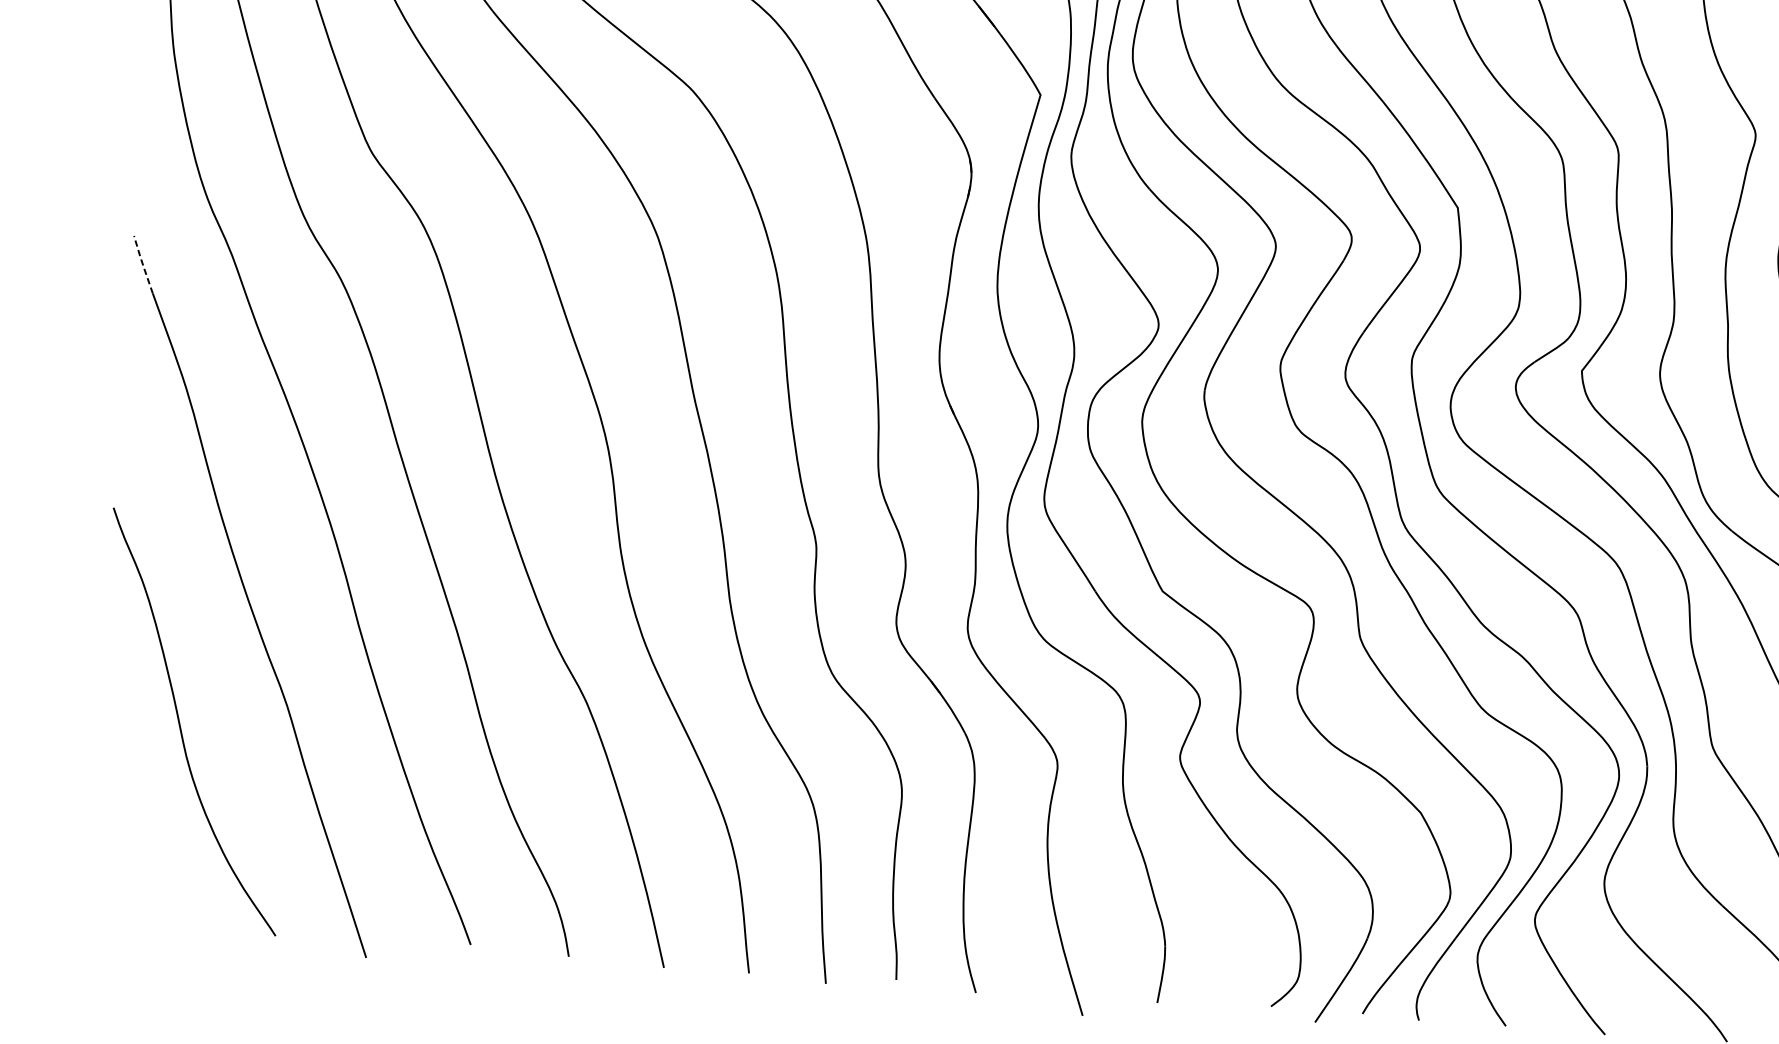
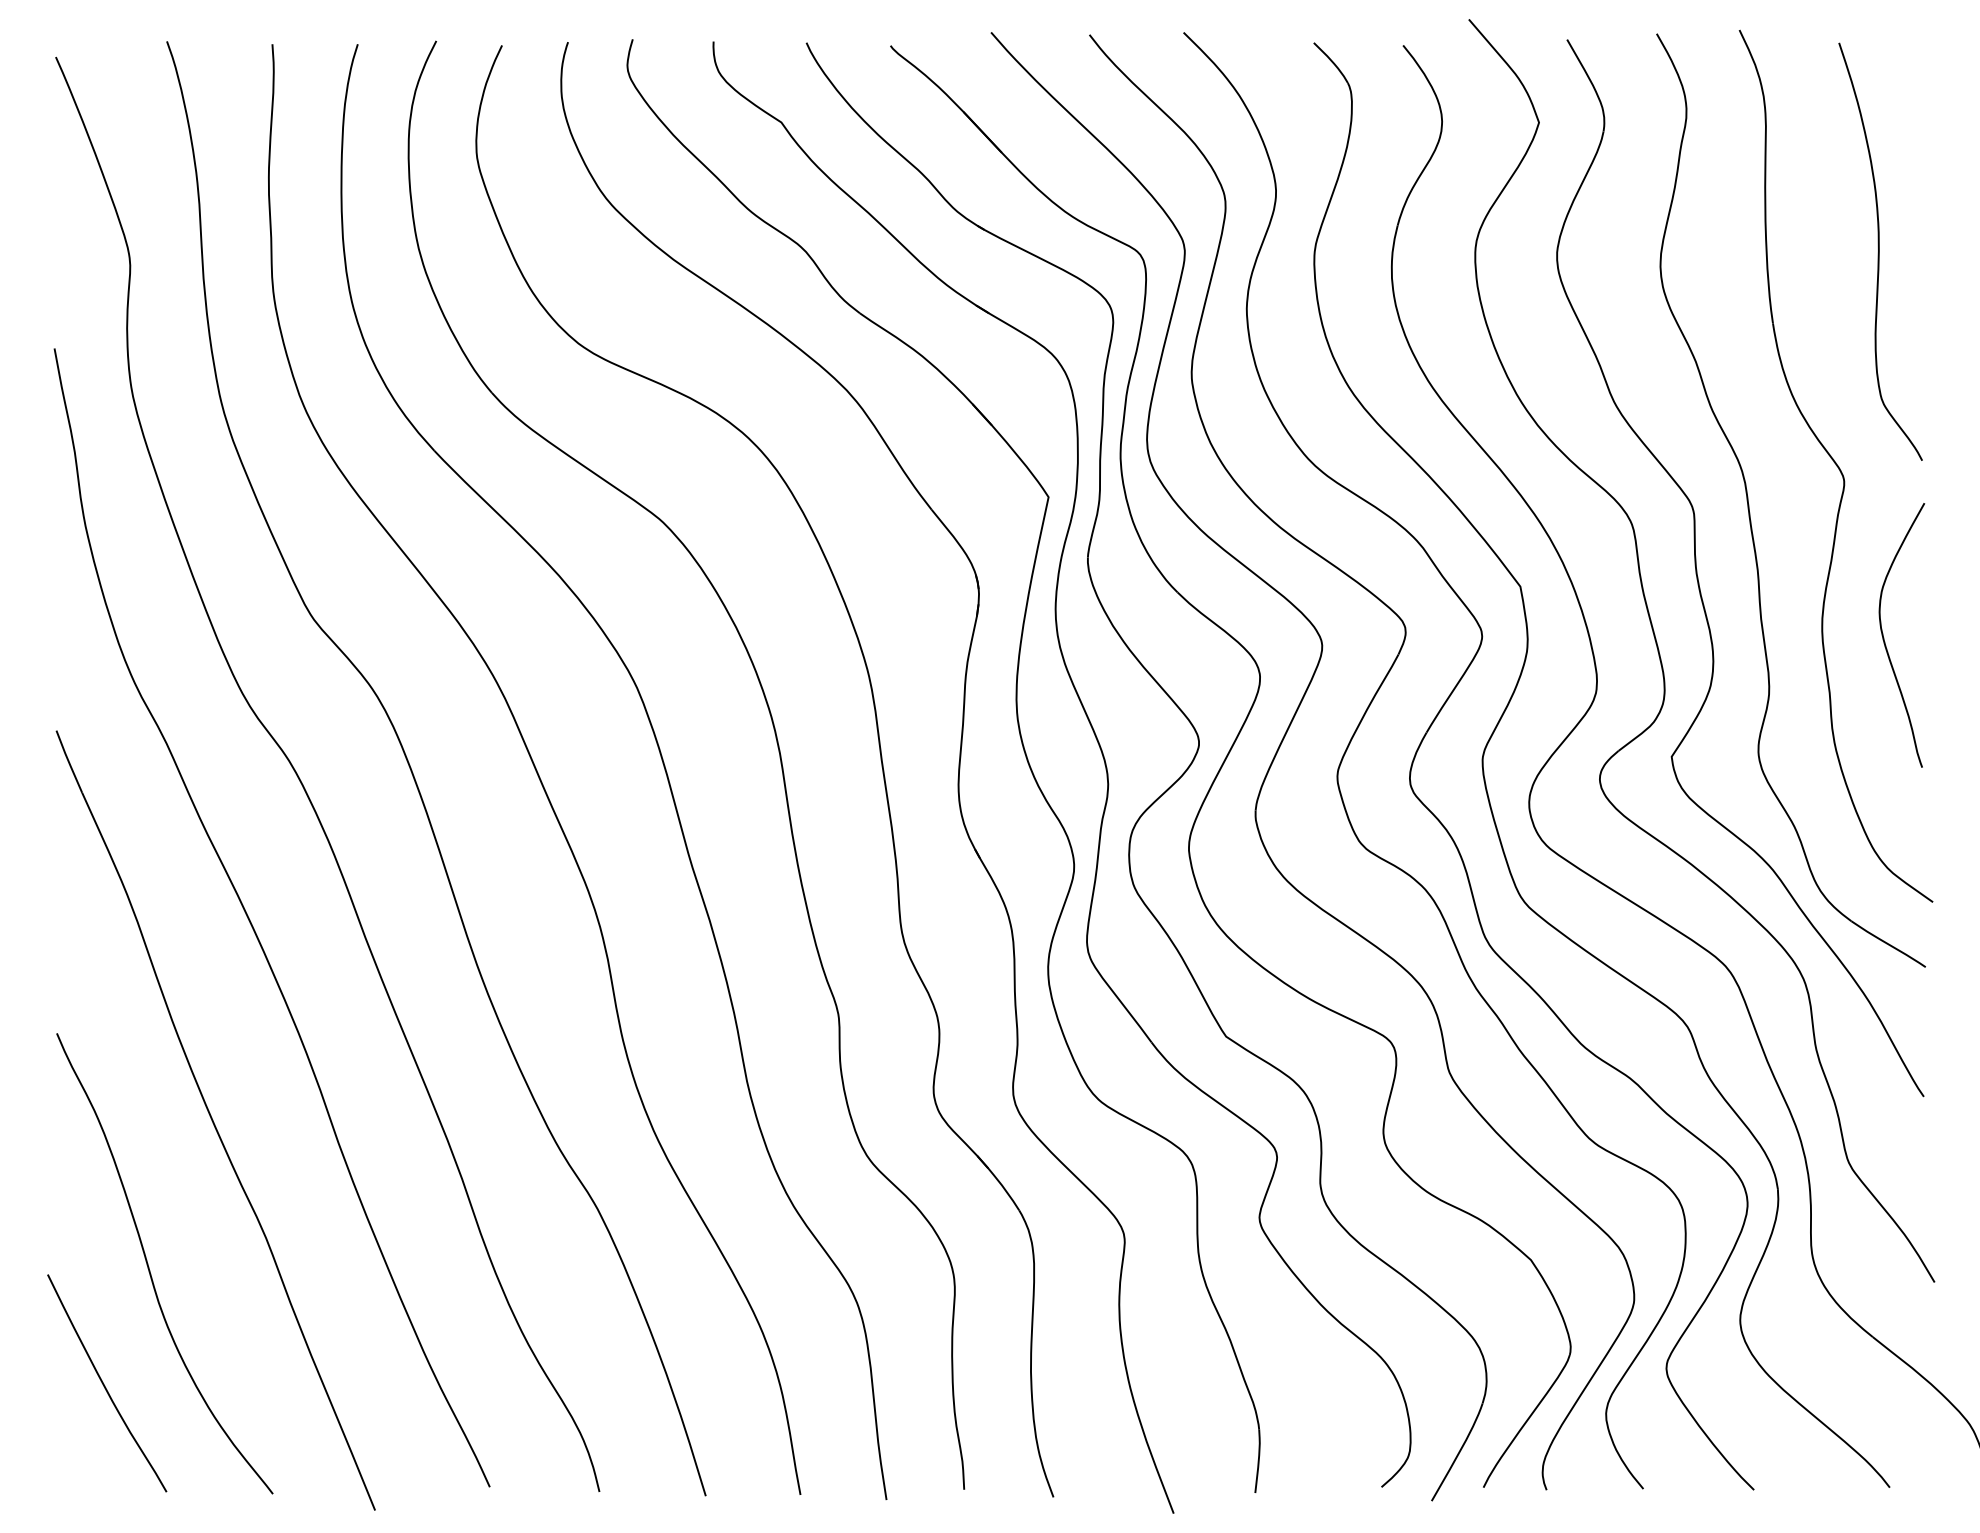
line: (142, 264) -> (68, 761), dashed -> solid
curve: (132, 827) -> (105, 1385), added

